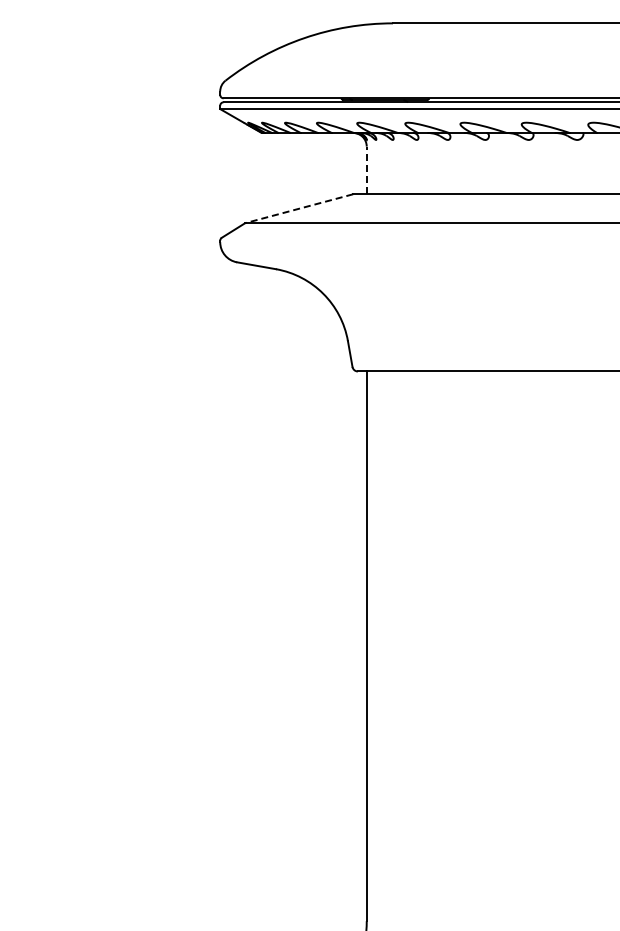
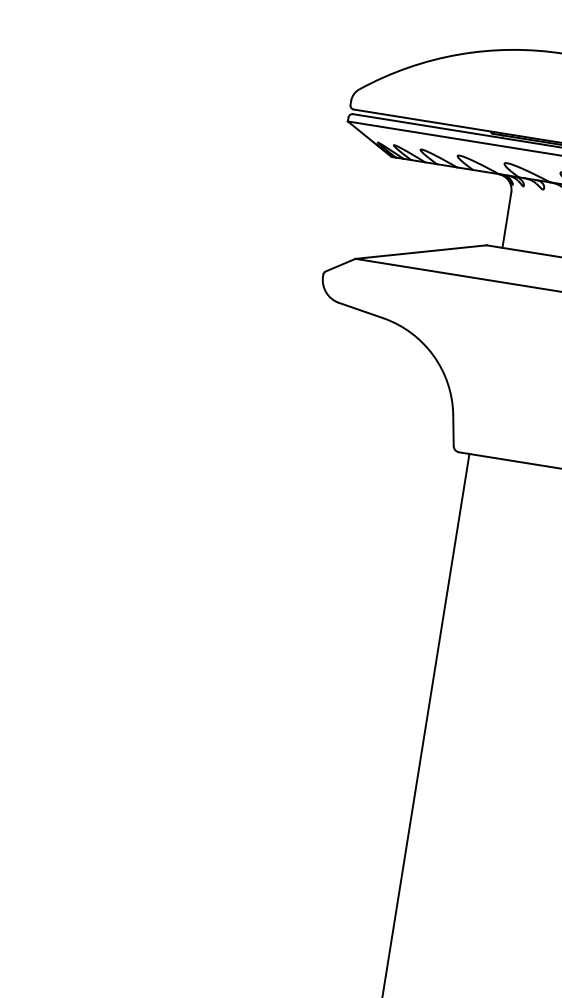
line: (366, 170) -> (506, 220), dashed -> solid
line: (299, 208) -> (421, 251), dashed -> solid

